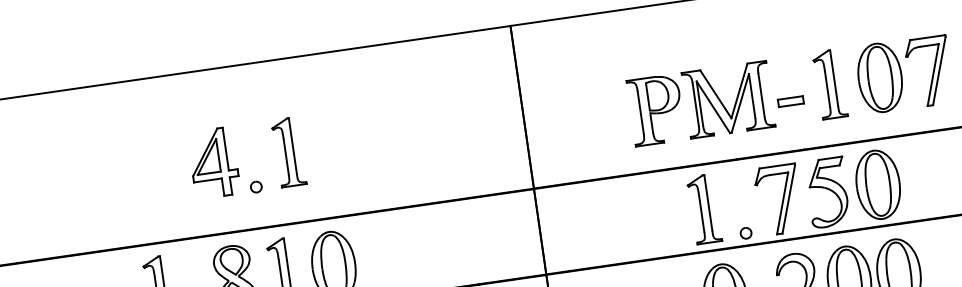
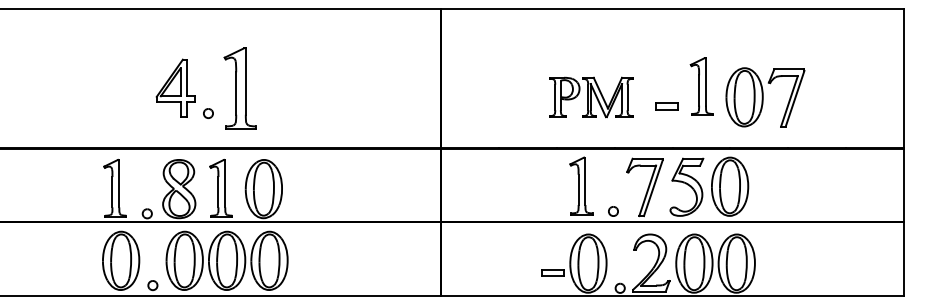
part: (829, 84) -> (701, 86), moved
part: (701, 103) -> (591, 97), size x0.7
part: (288, 151) -> (239, 87), size x1.4

